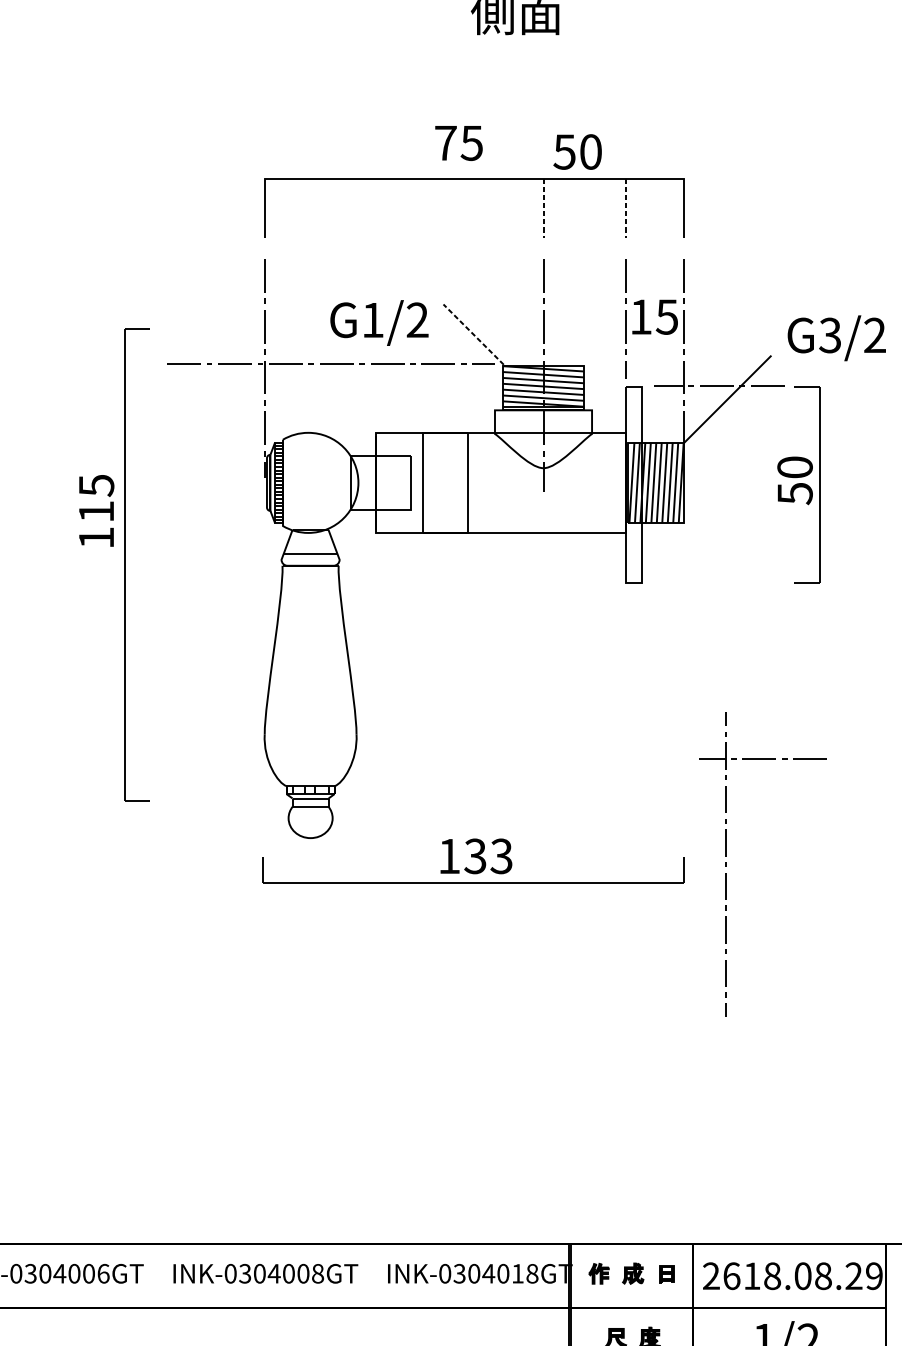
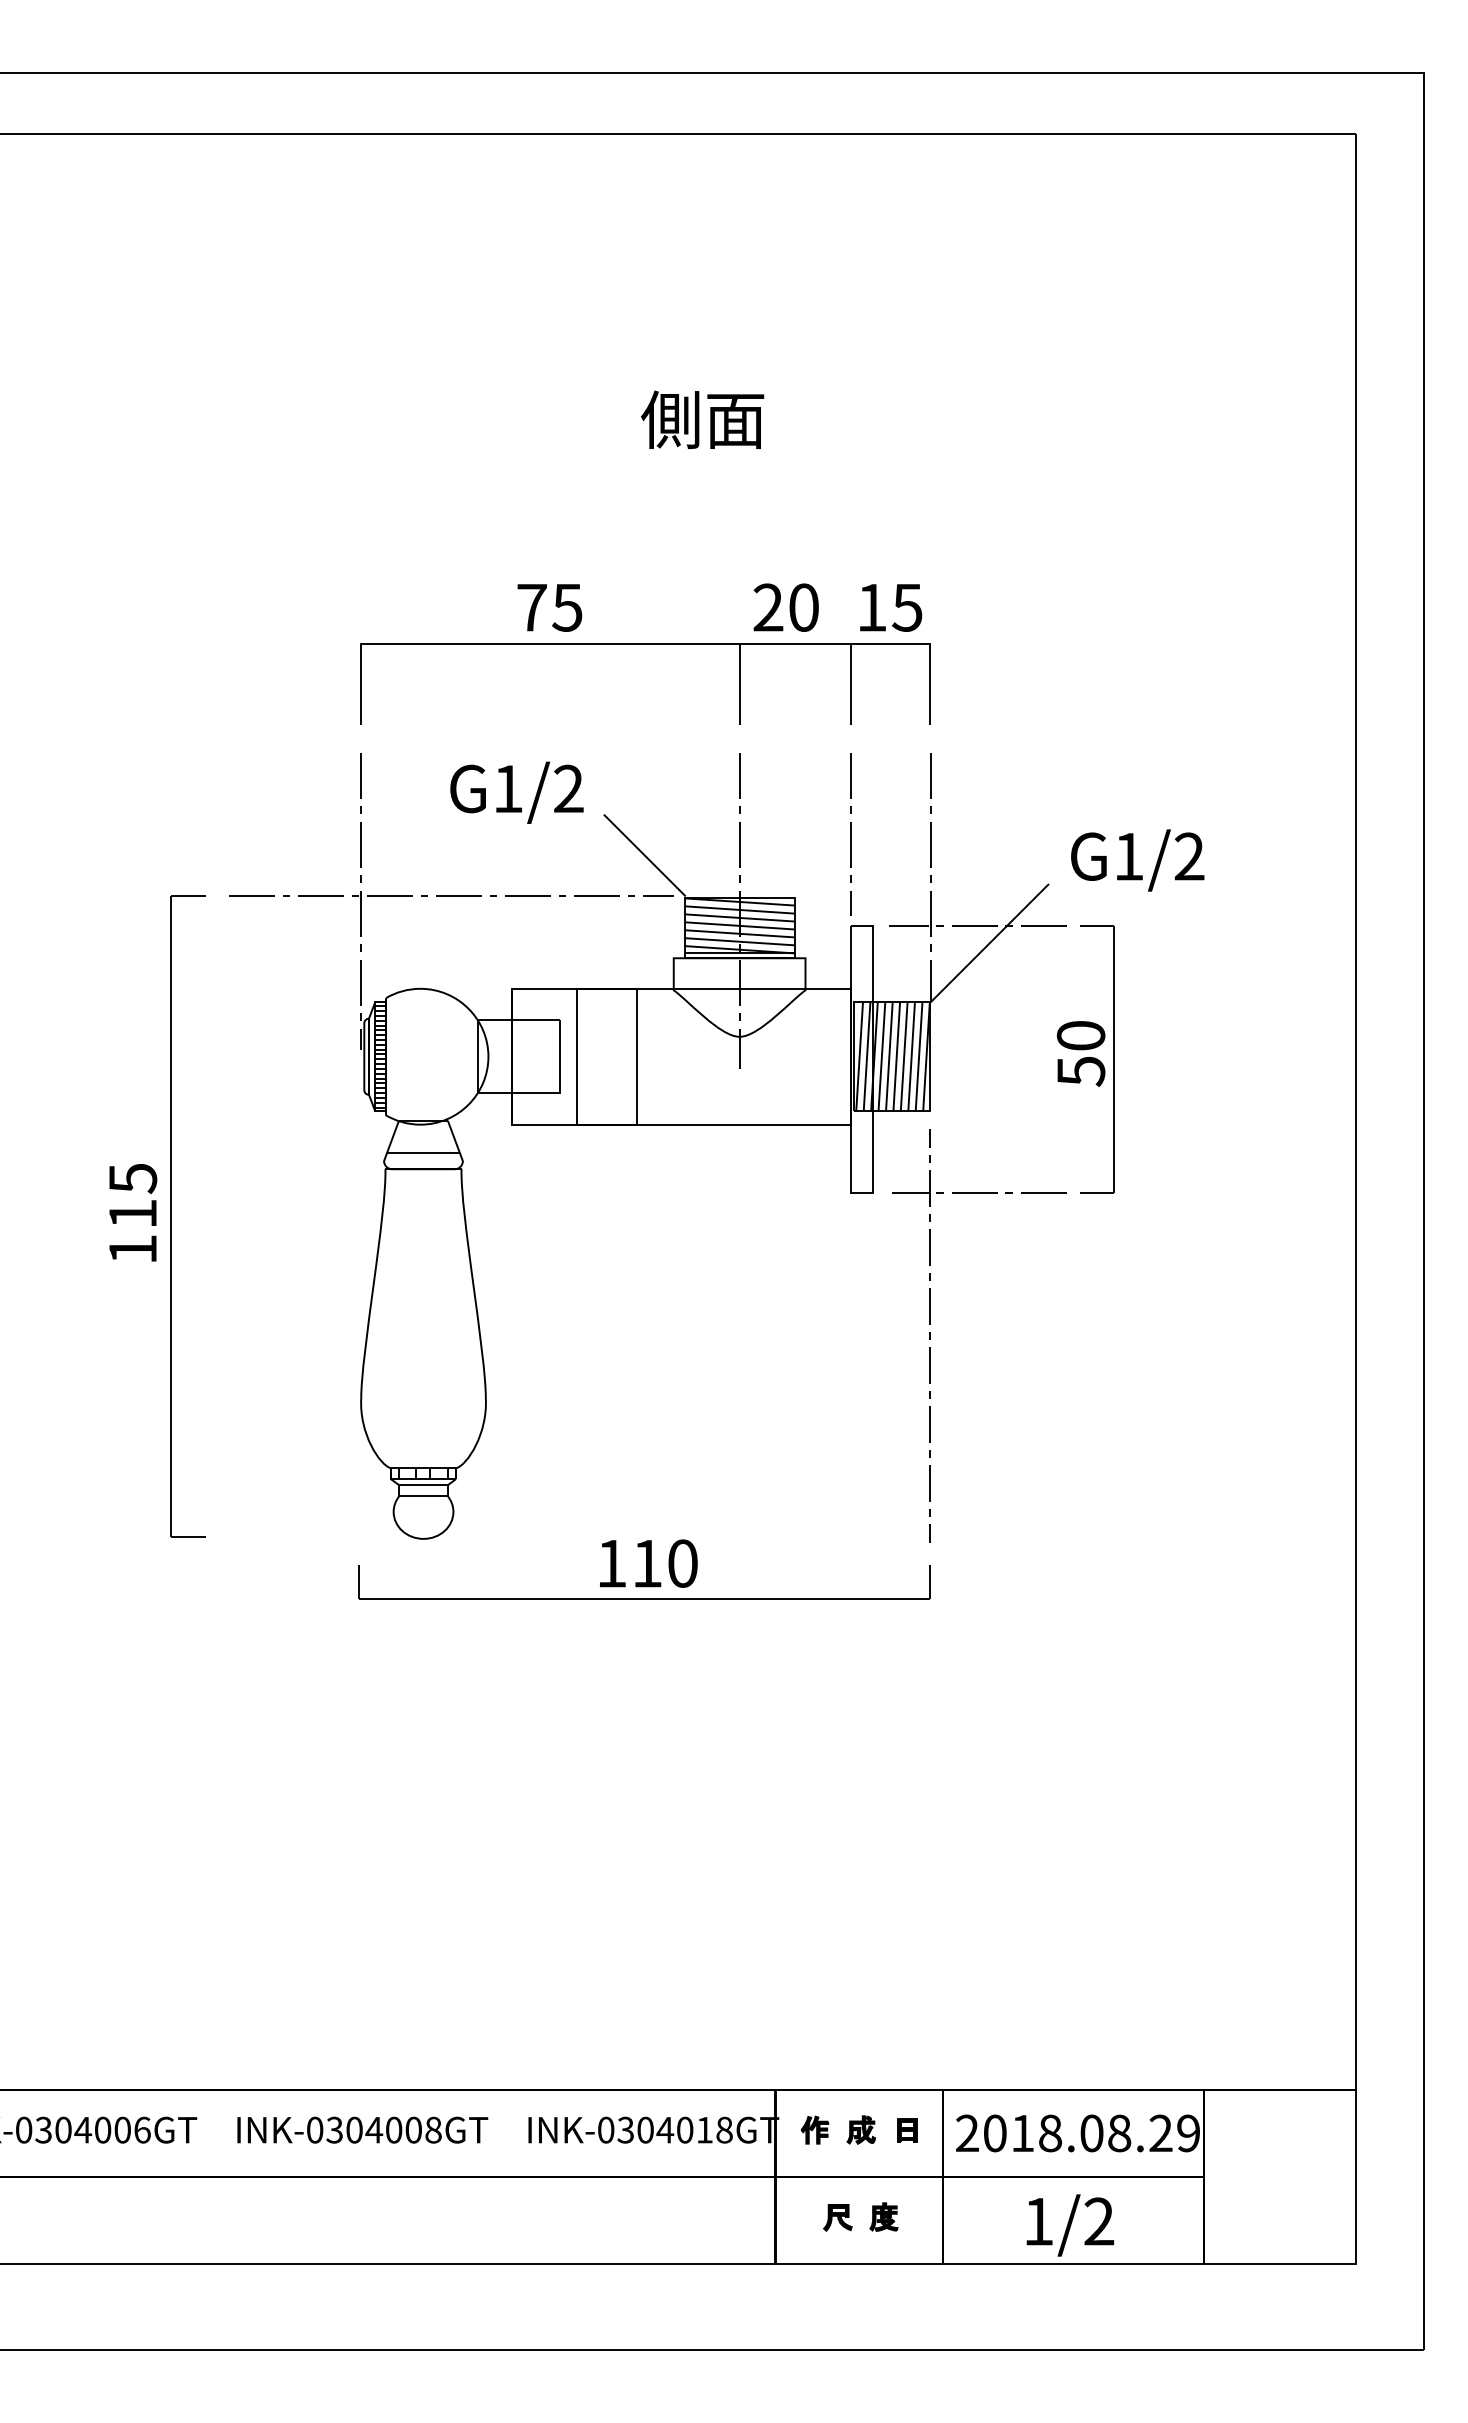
text: (458, 143) -> (549, 607), moved
text: (564, 151) -> (767, 607), 50 -> 20
line: (543, 208) -> (739, 684), dashed -> solid
line: (625, 208) -> (851, 684), dashed -> solid
text: (655, 316) -> (891, 607), moved
text: (379, 322) -> (516, 792), moved
line: (473, 334) -> (644, 855), dashed -> solid
text: (830, 335) -> (1128, 856), G3/2 -> G1/2
text: (96, 510) -> (133, 1212), moved
part: (124, 565) -> (171, 1216), moved
text: (488, 856) -> (664, 1563), 133 -> 110
part: (726, 864) -> (930, 1335), moved
text: (732, 1276) -> (995, 2133), 2618.08.29 -> 2018.08.29

